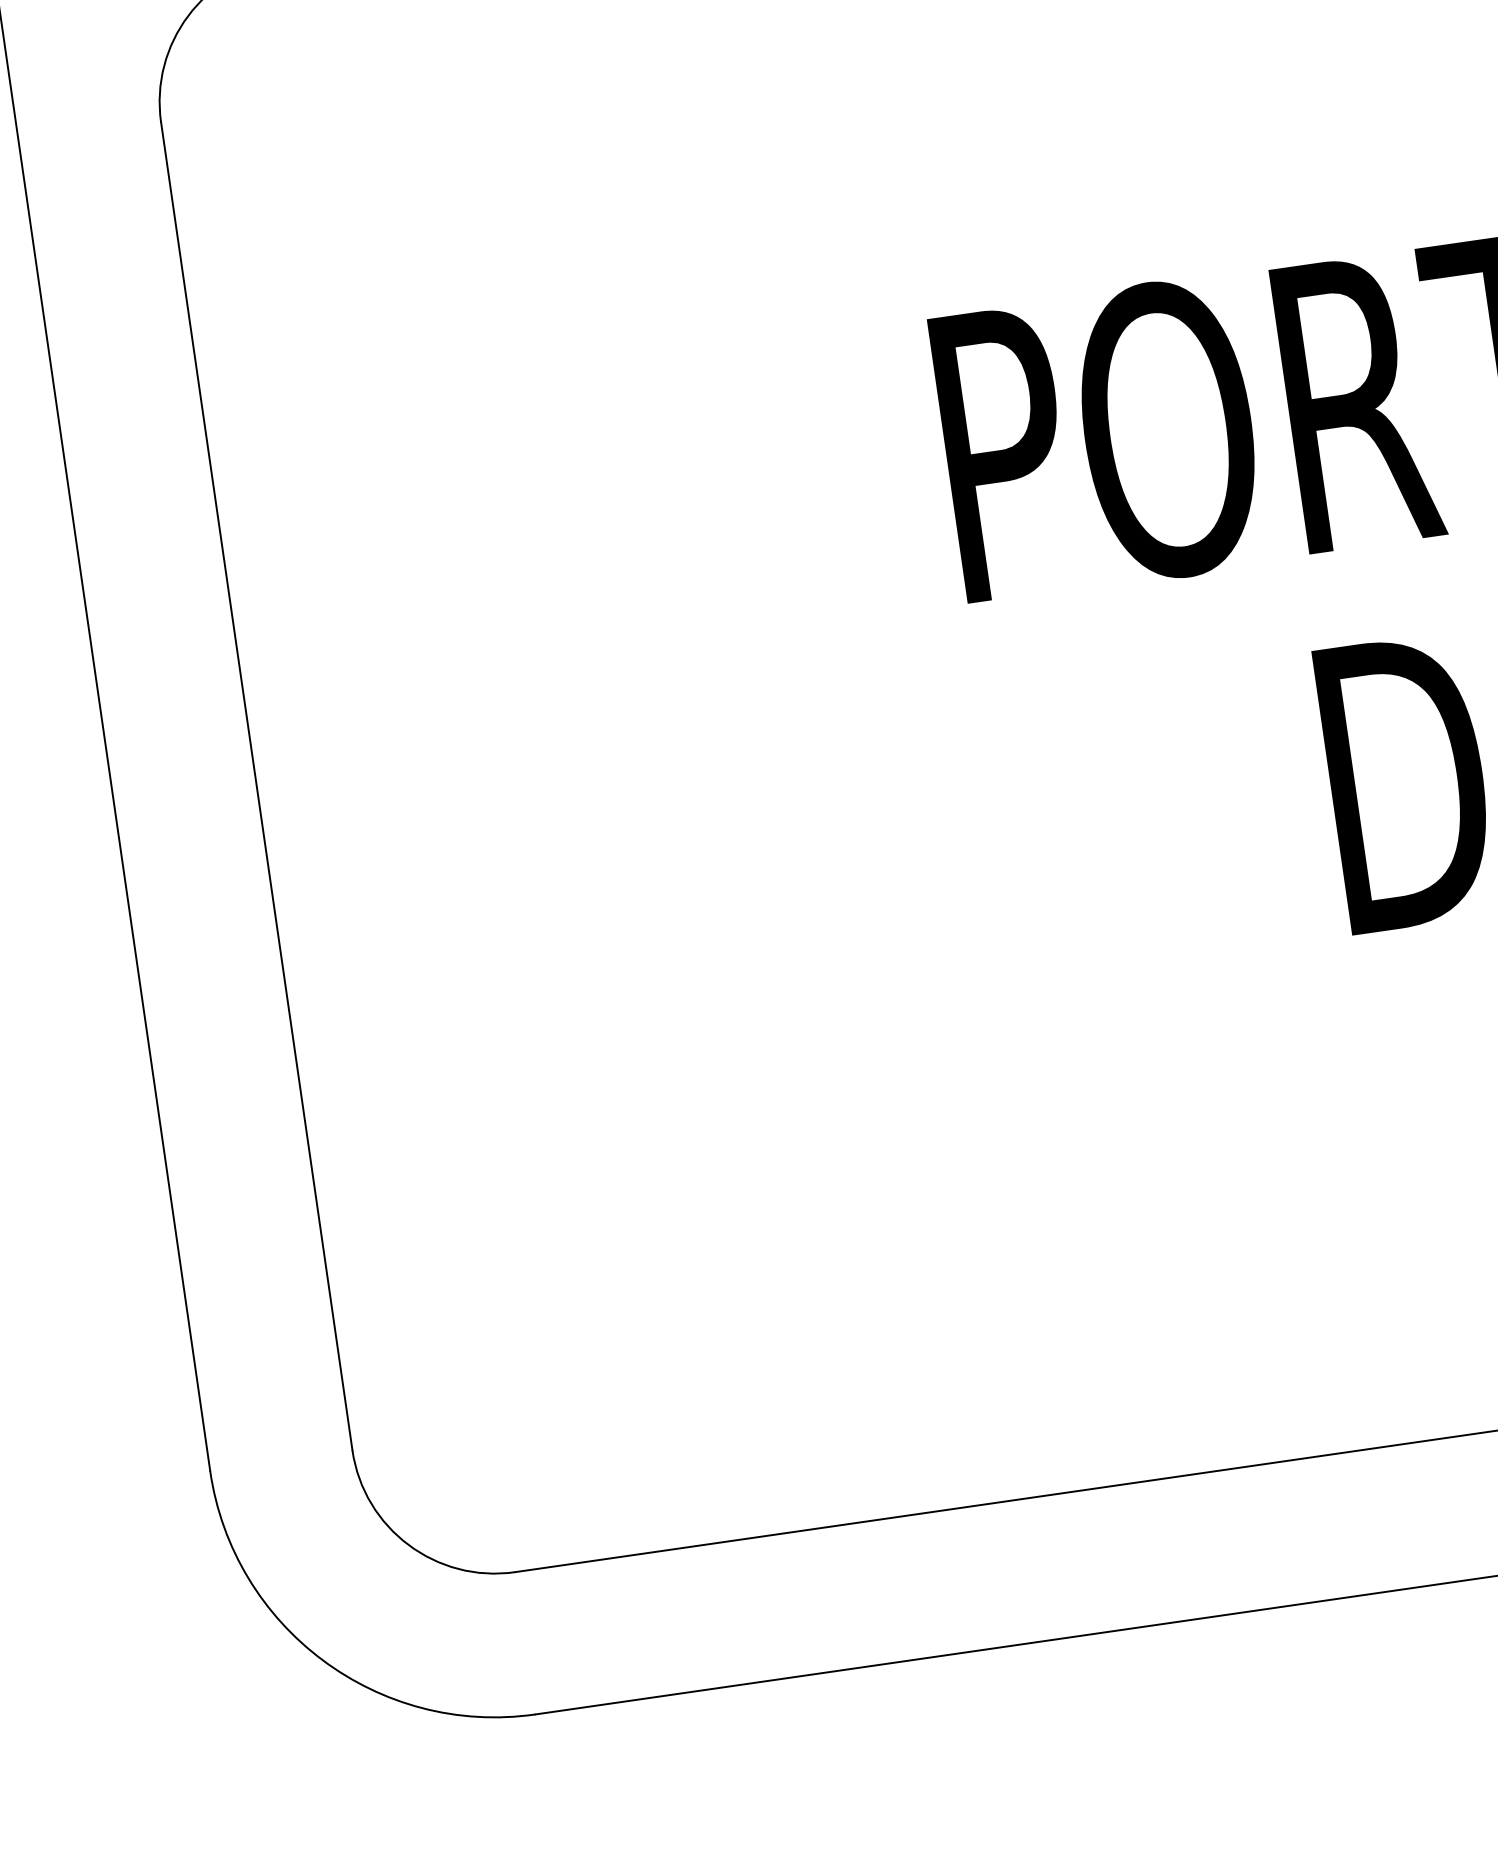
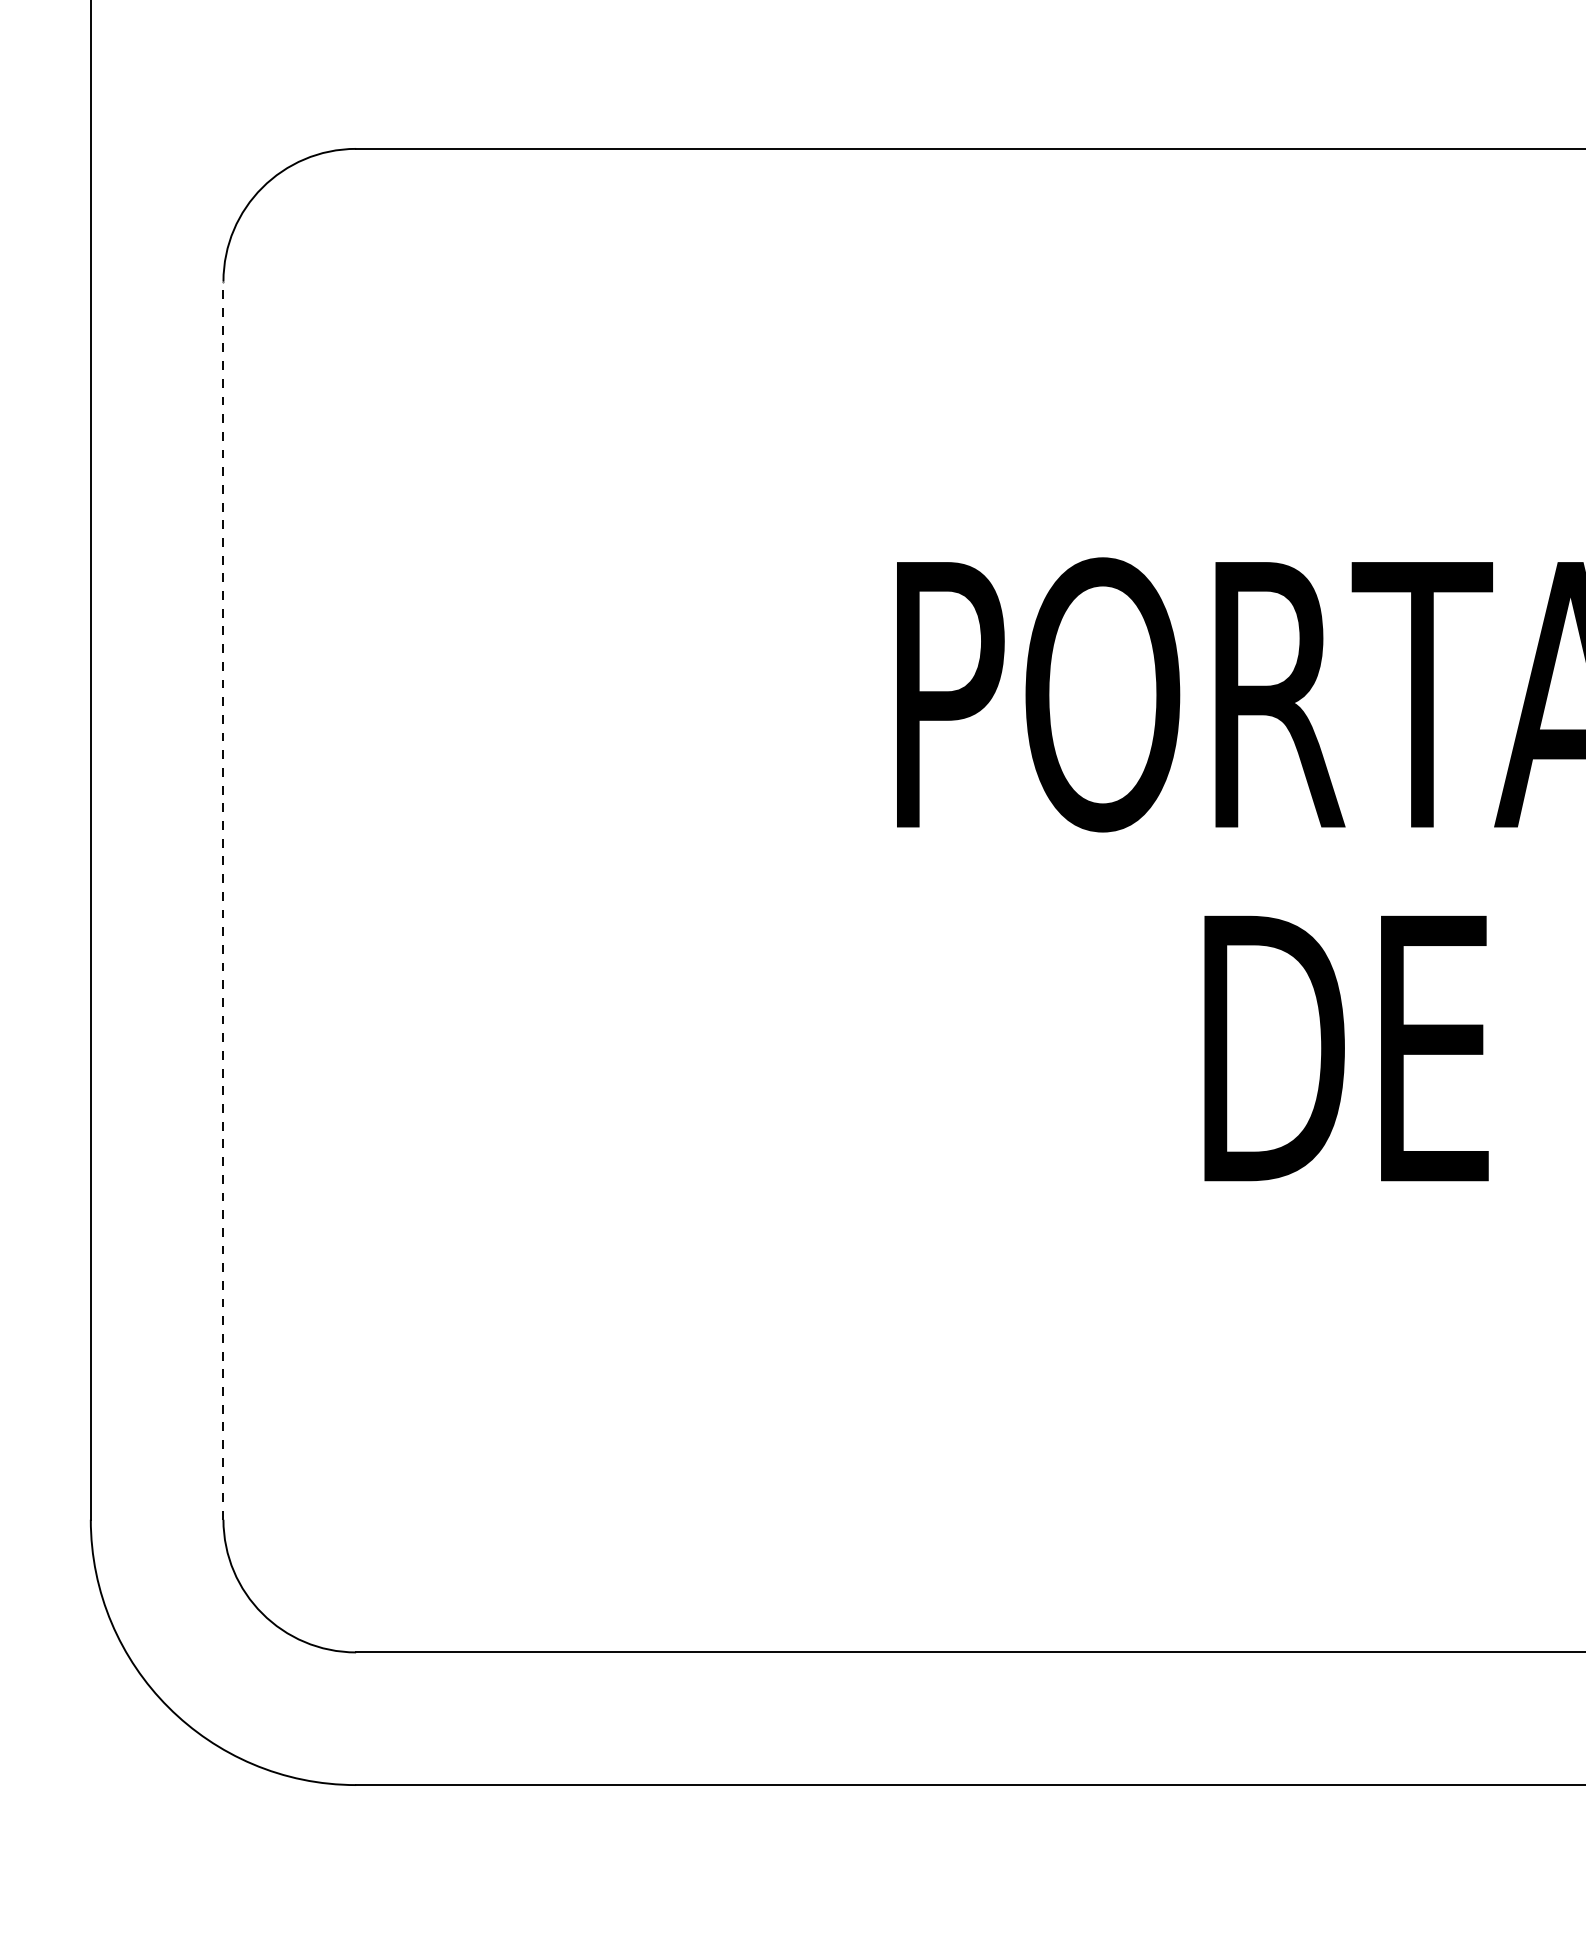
line: (256, 786) -> (223, 900), solid -> dashed

